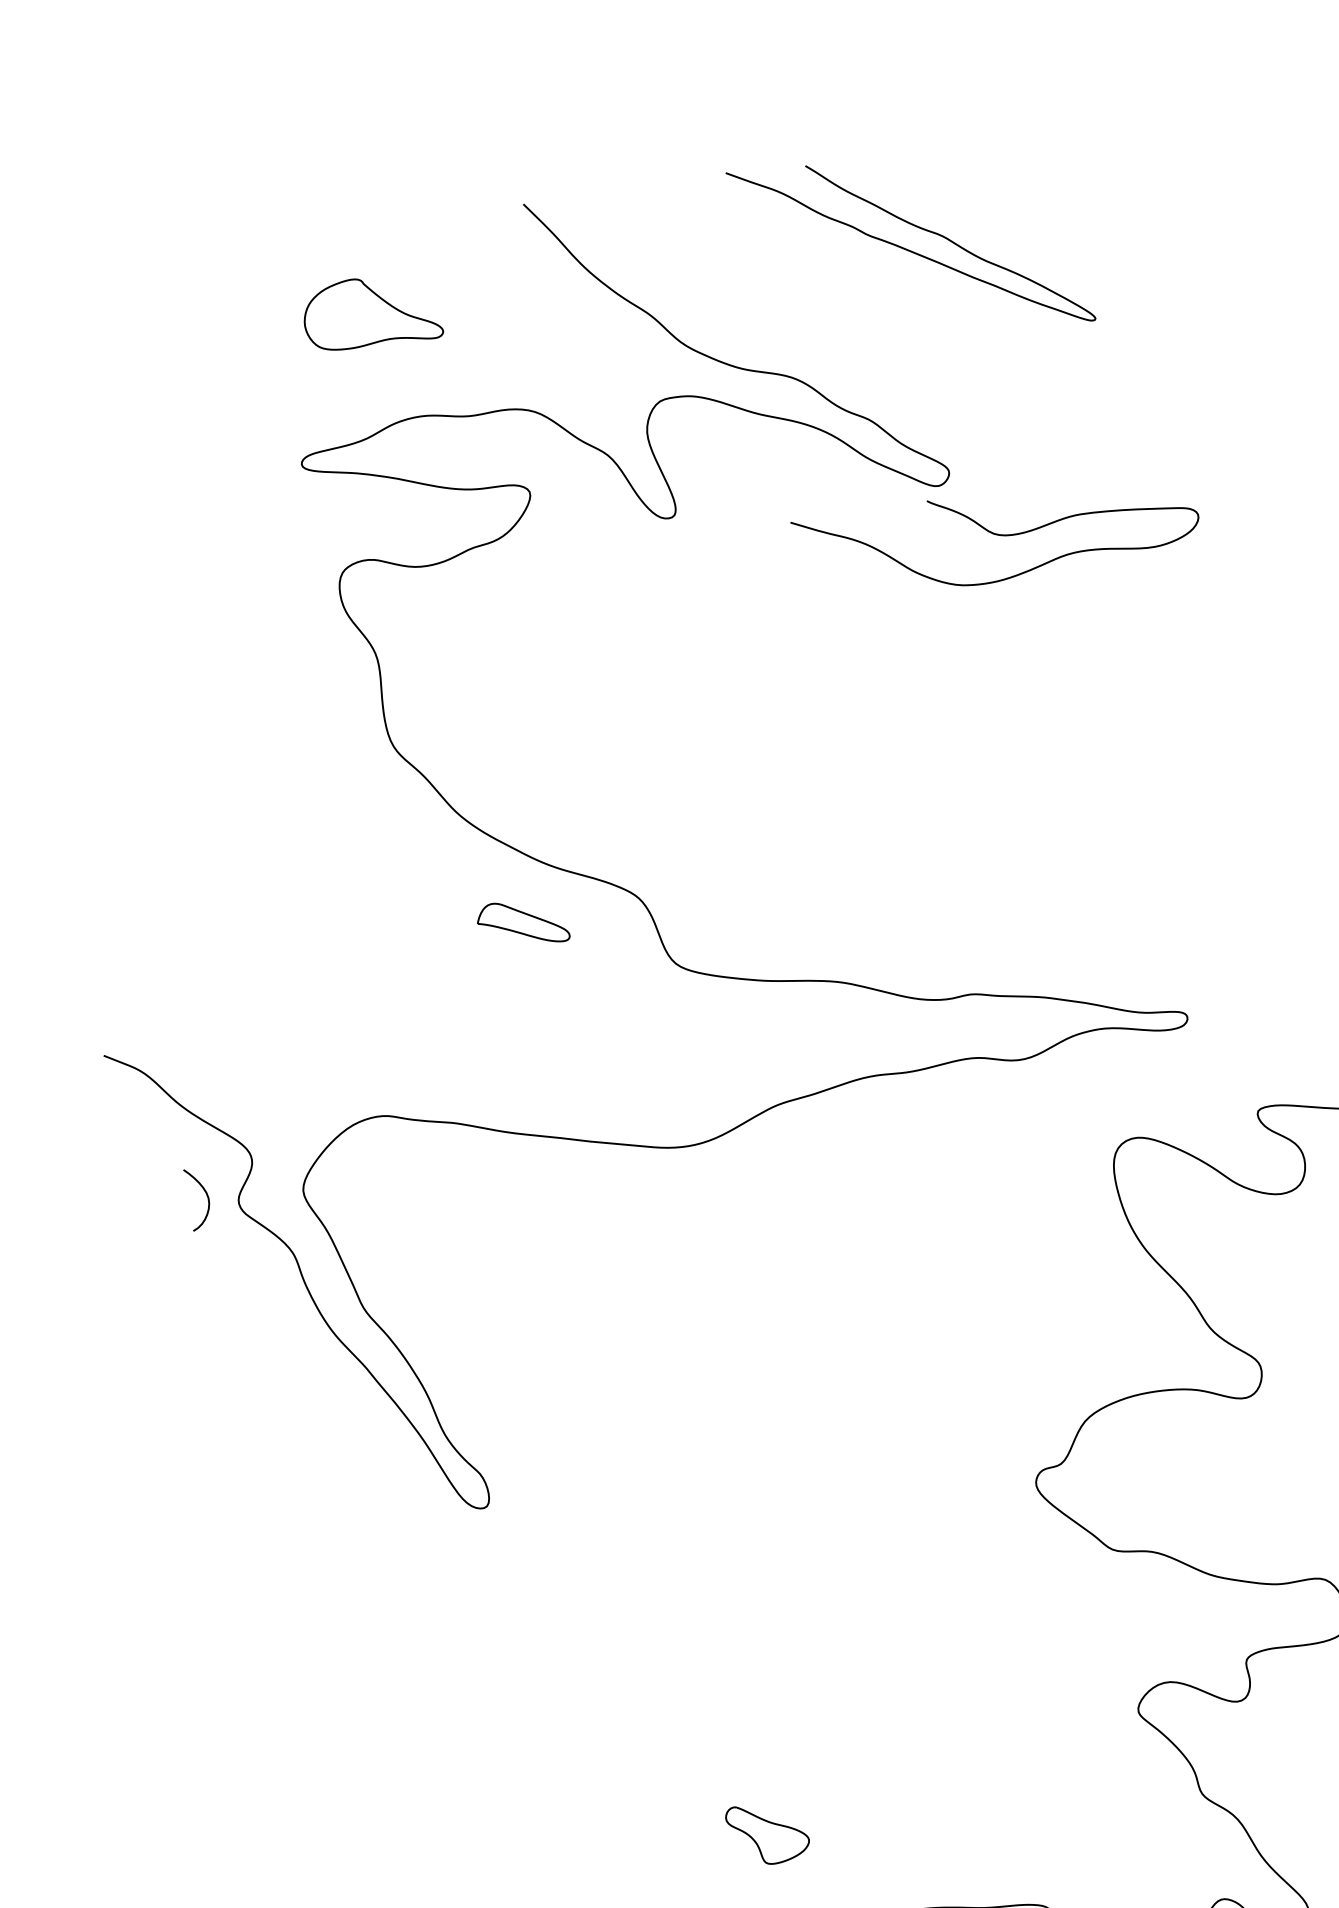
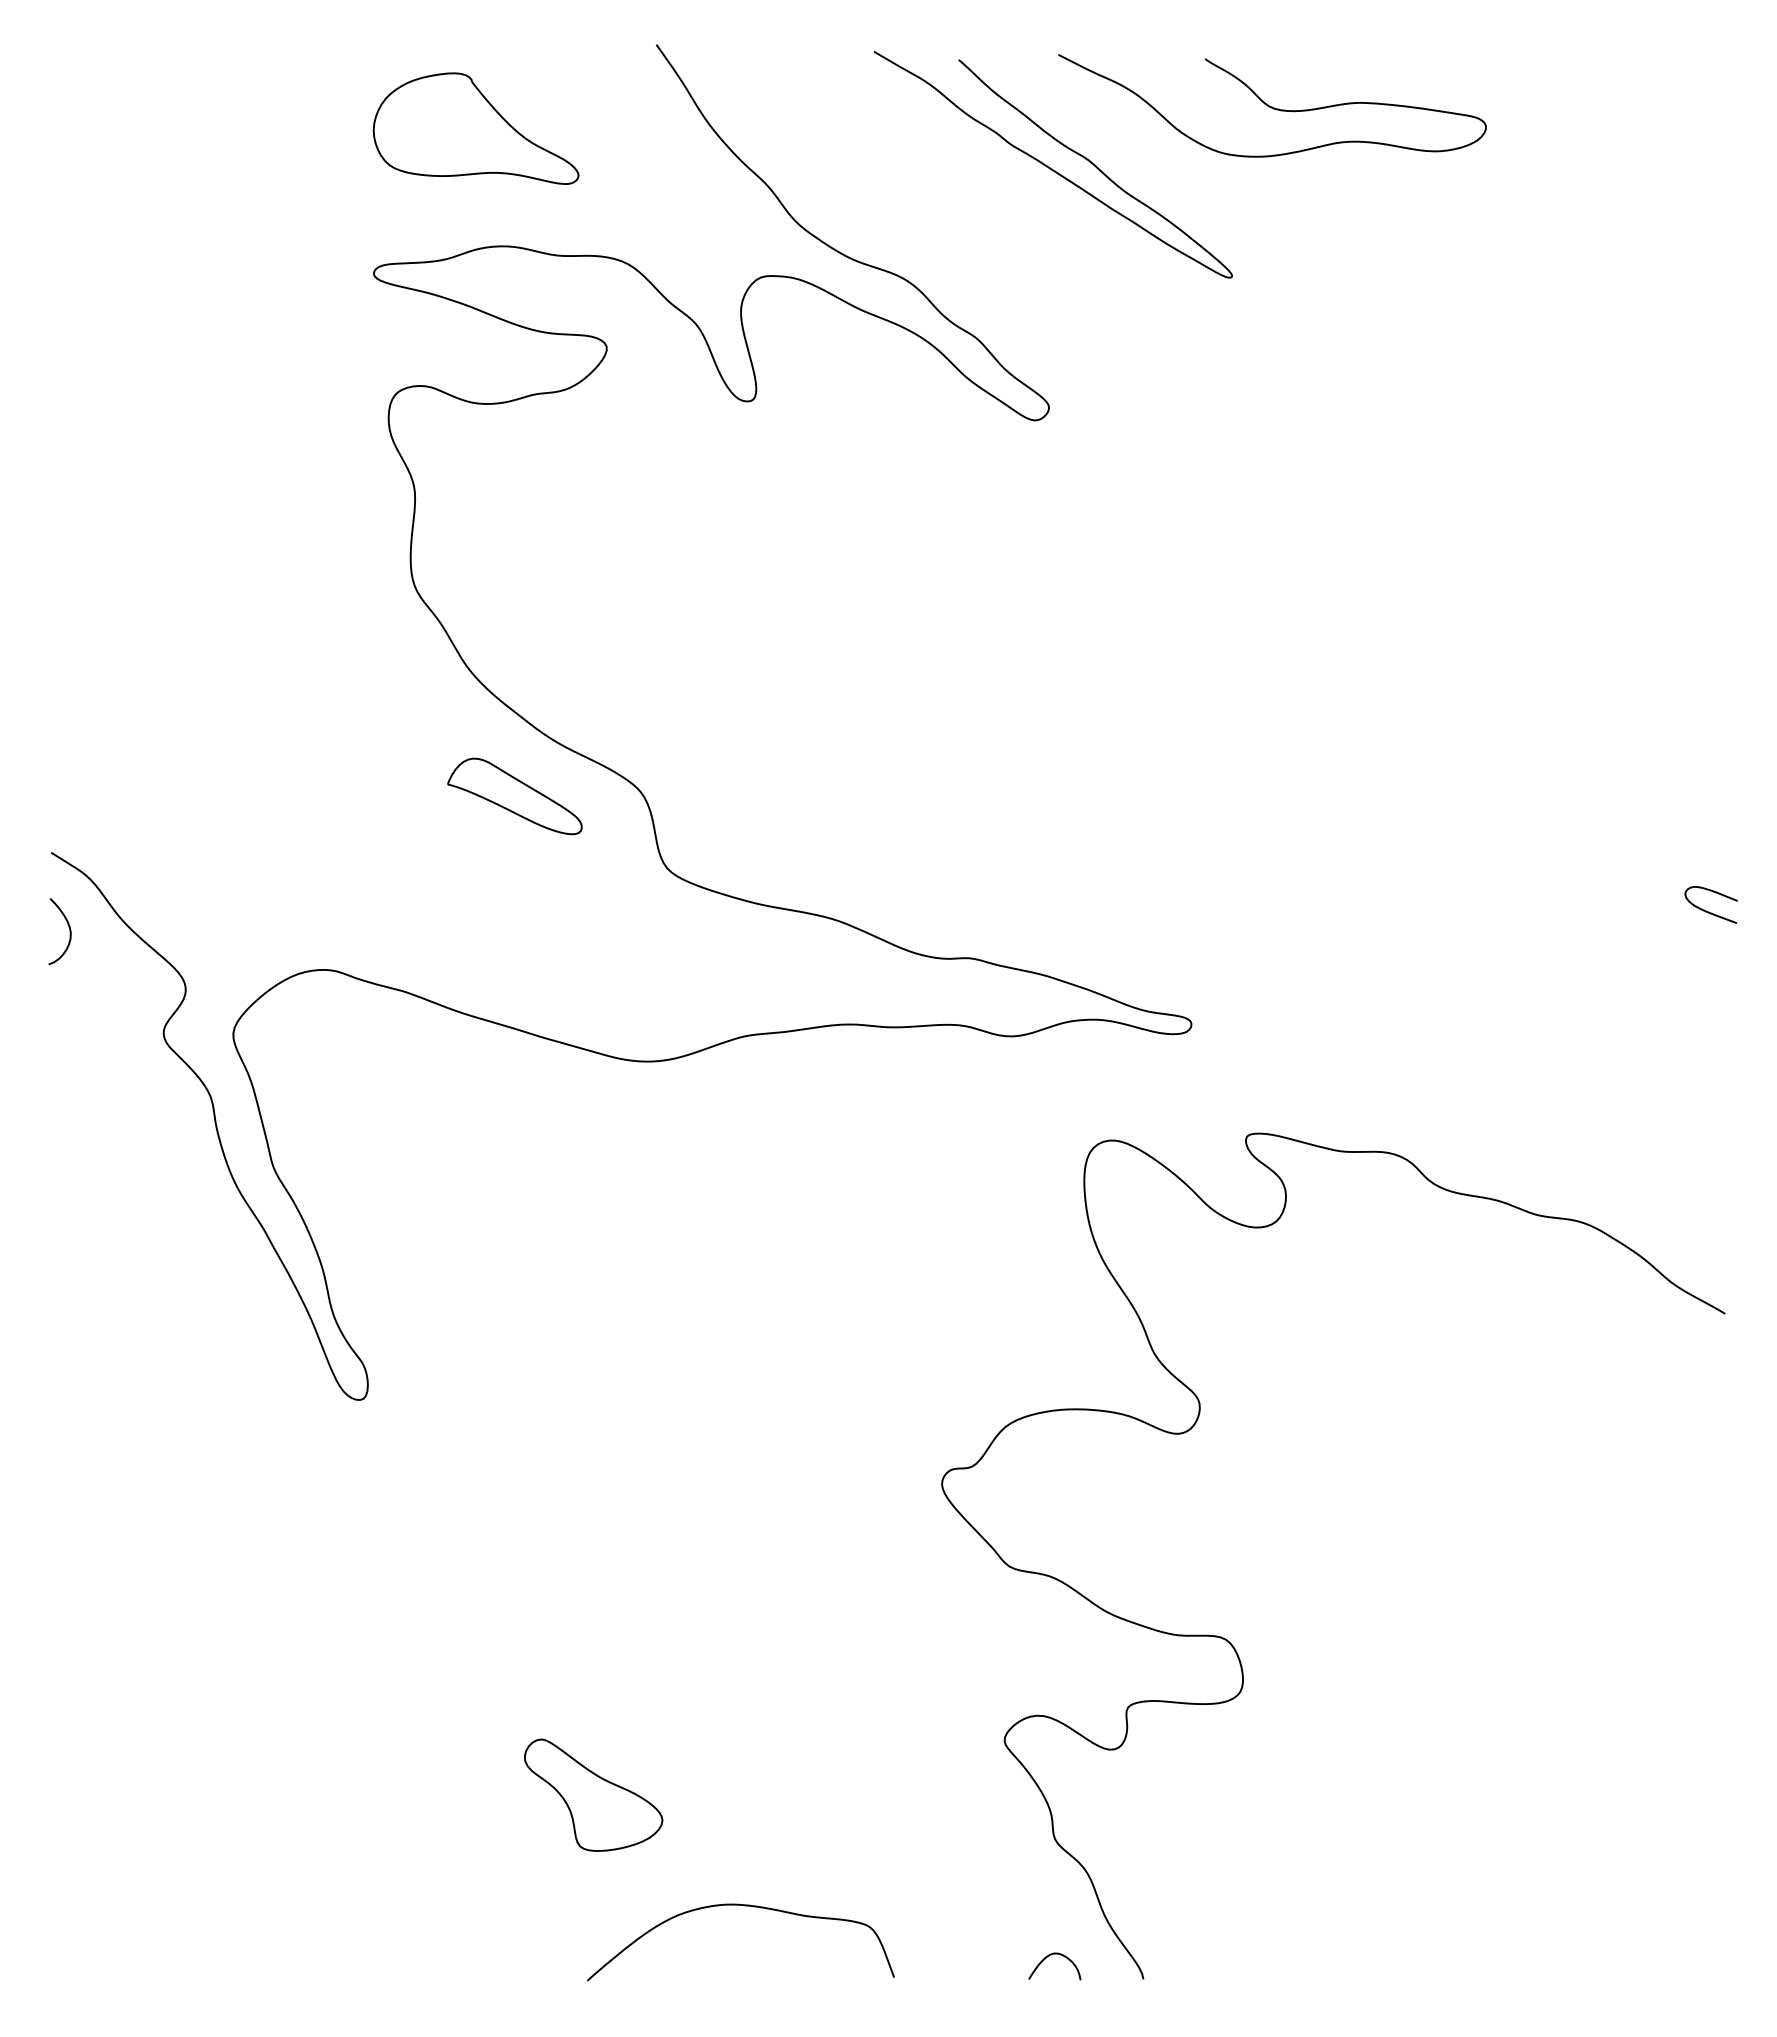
part: (370, 313) -> (475, 128), size x1.43
curve: (997, 533) -> (1272, 106), moved
part: (522, 923) -> (514, 796), size x1.43
curve: (205, 1193) -> (68, 927), moved
part: (767, 1832) -> (593, 1794), size x1.67

